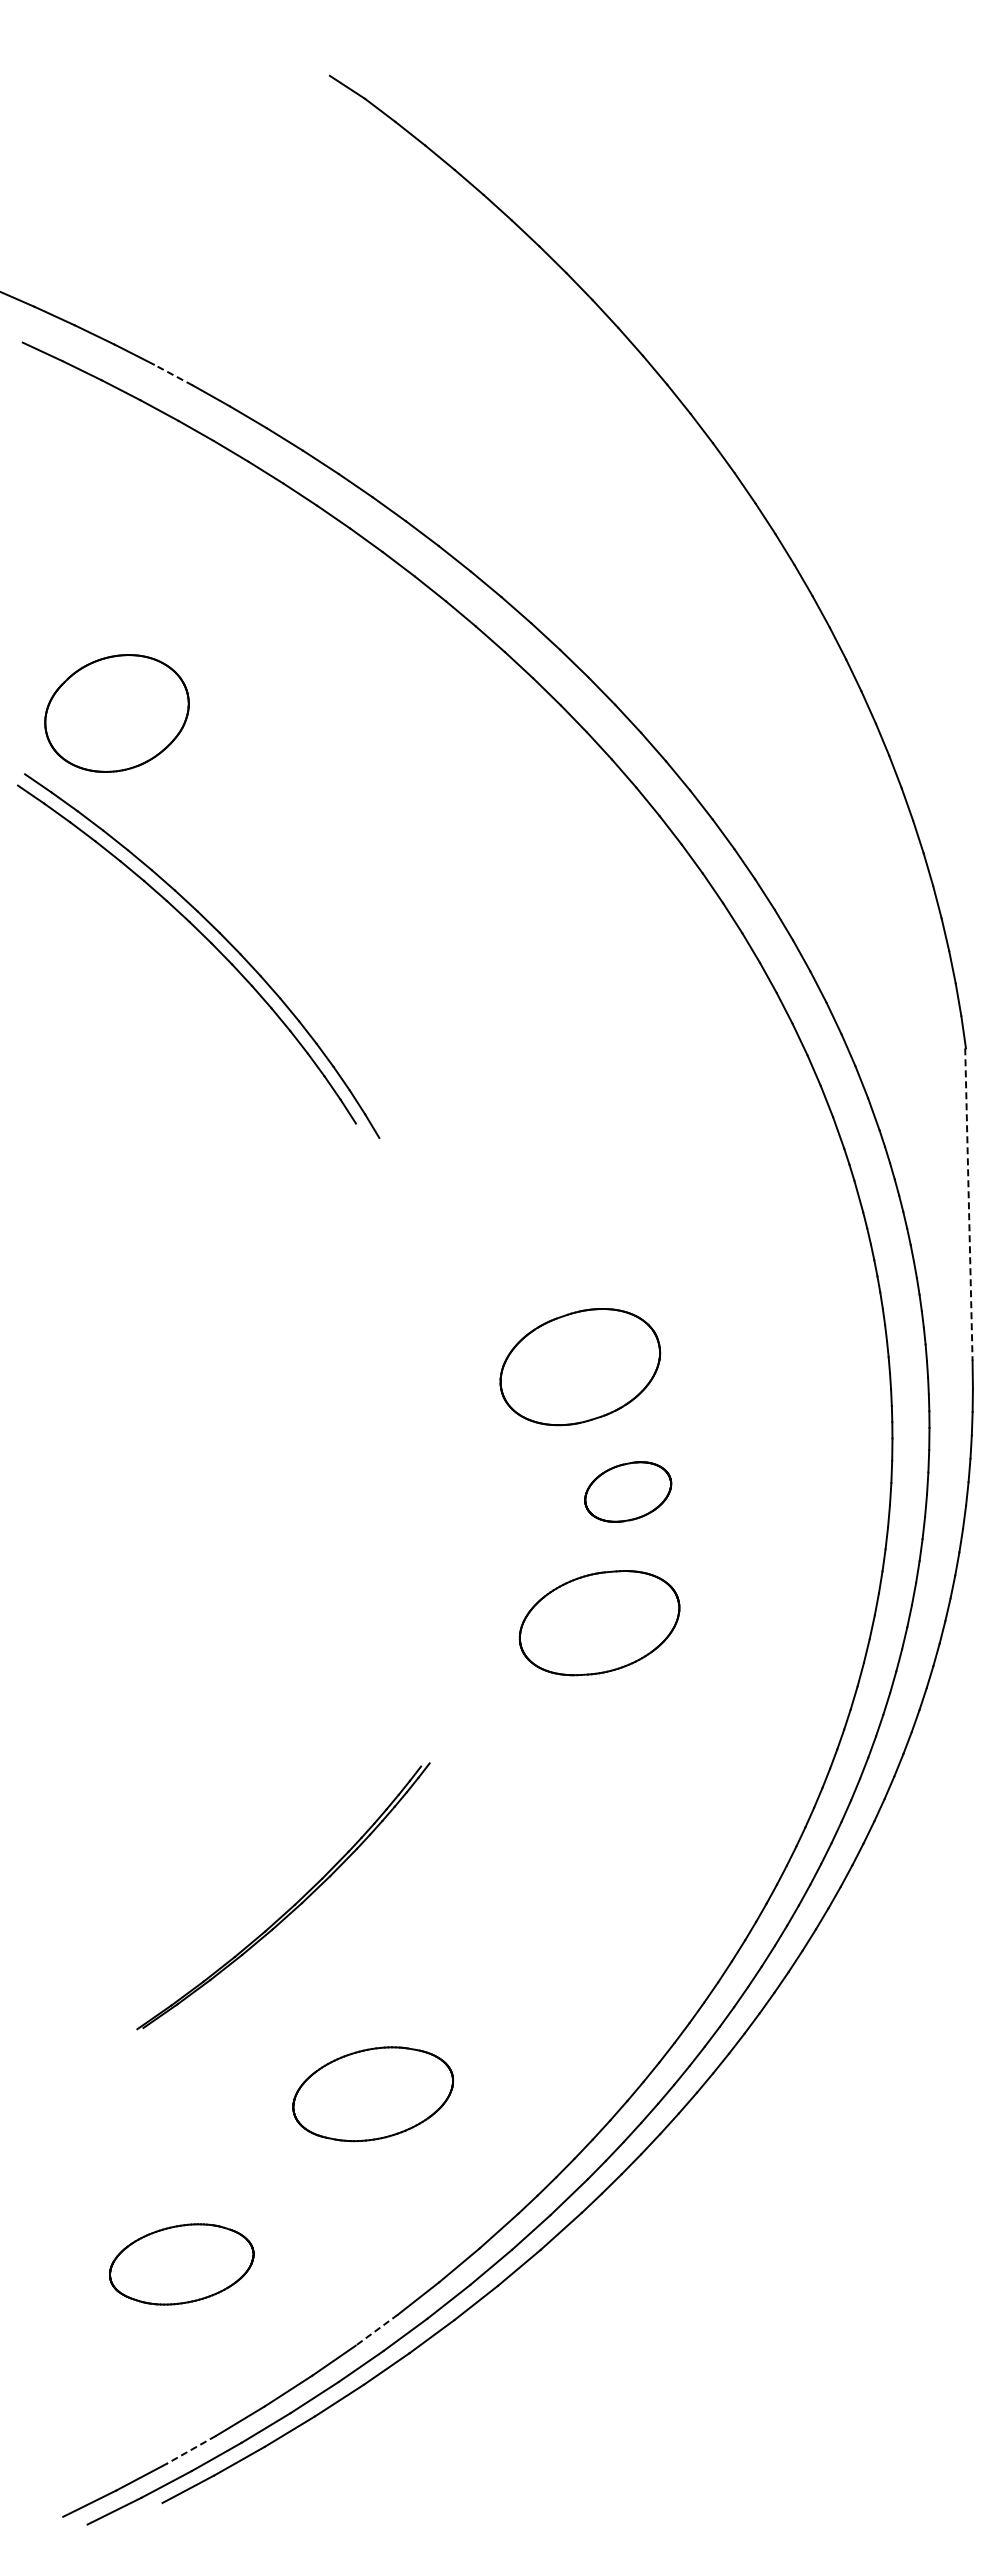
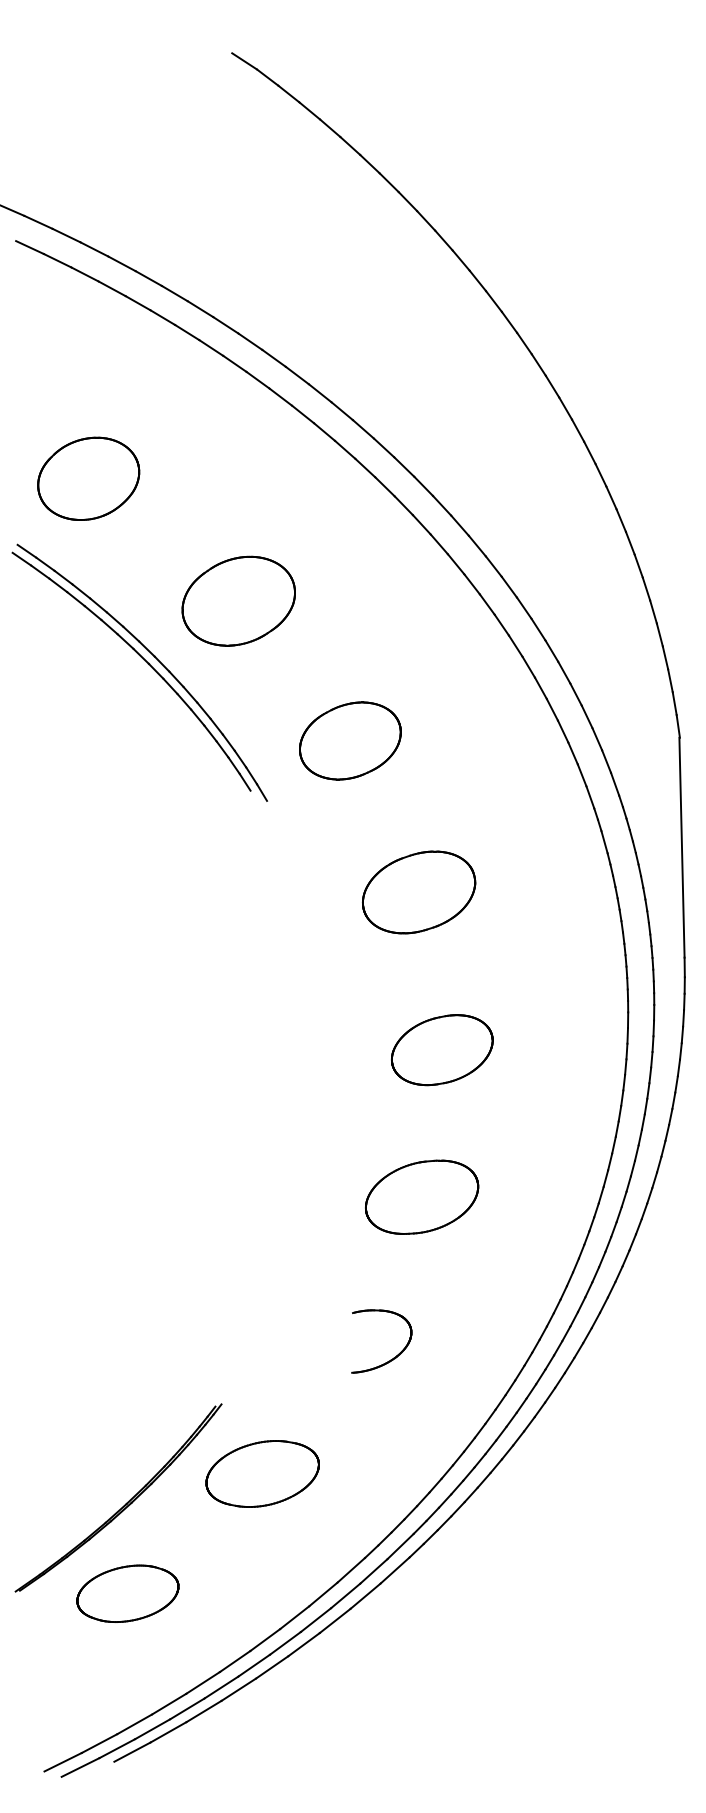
line: (172, 374) -> (121, 263), dashed -> solid
part: (116, 713) -> (88, 478), moved
part: (339, 854) -> (238, 601), added
part: (497, 1052) -> (350, 740), added
line: (968, 1205) -> (681, 848), dashed -> solid
part: (580, 1367) -> (419, 892), moved
part: (627, 1491) -> (441, 1049), size x1.67
part: (599, 1623) -> (421, 1197), moved
part: (292, 1905) -> (124, 1504), moved
part: (561, 1927) -> (395, 1356), added
line: (376, 2330) -> (265, 1640), dashed -> solid
line: (190, 2450) -> (134, 1724), dashed -> solid

